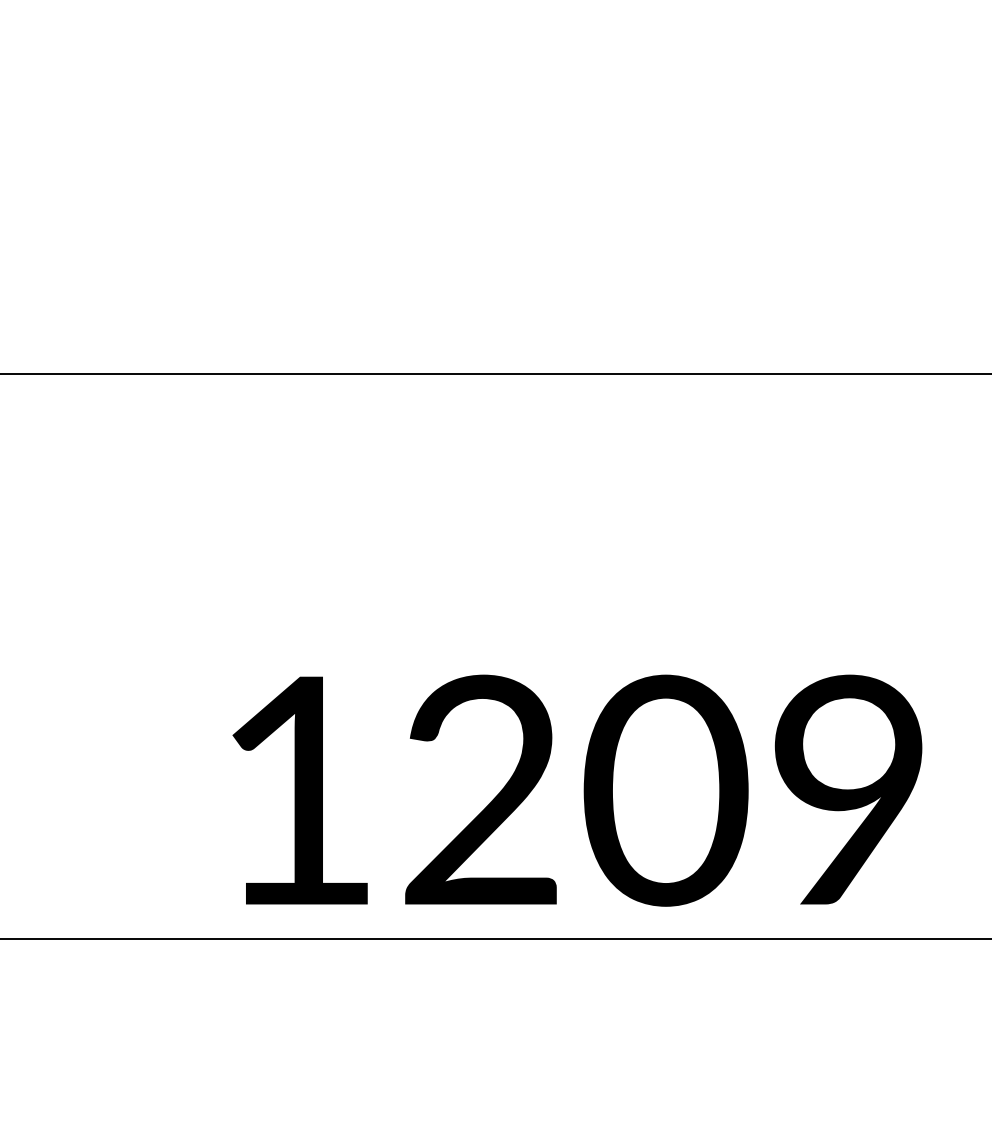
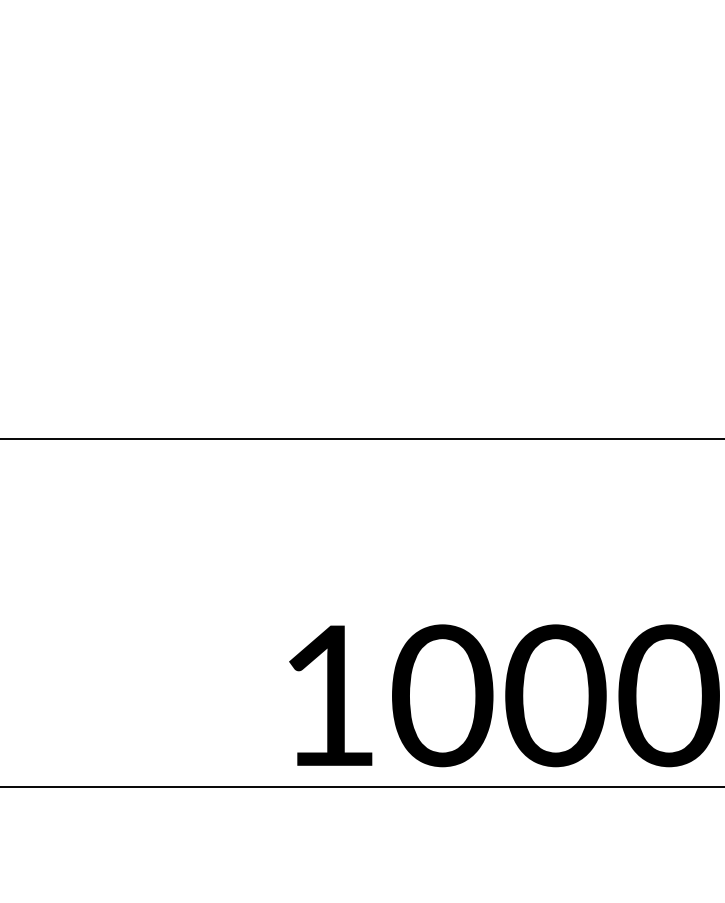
text: (665, 790) -> (555, 695), 1209 -> 1000

